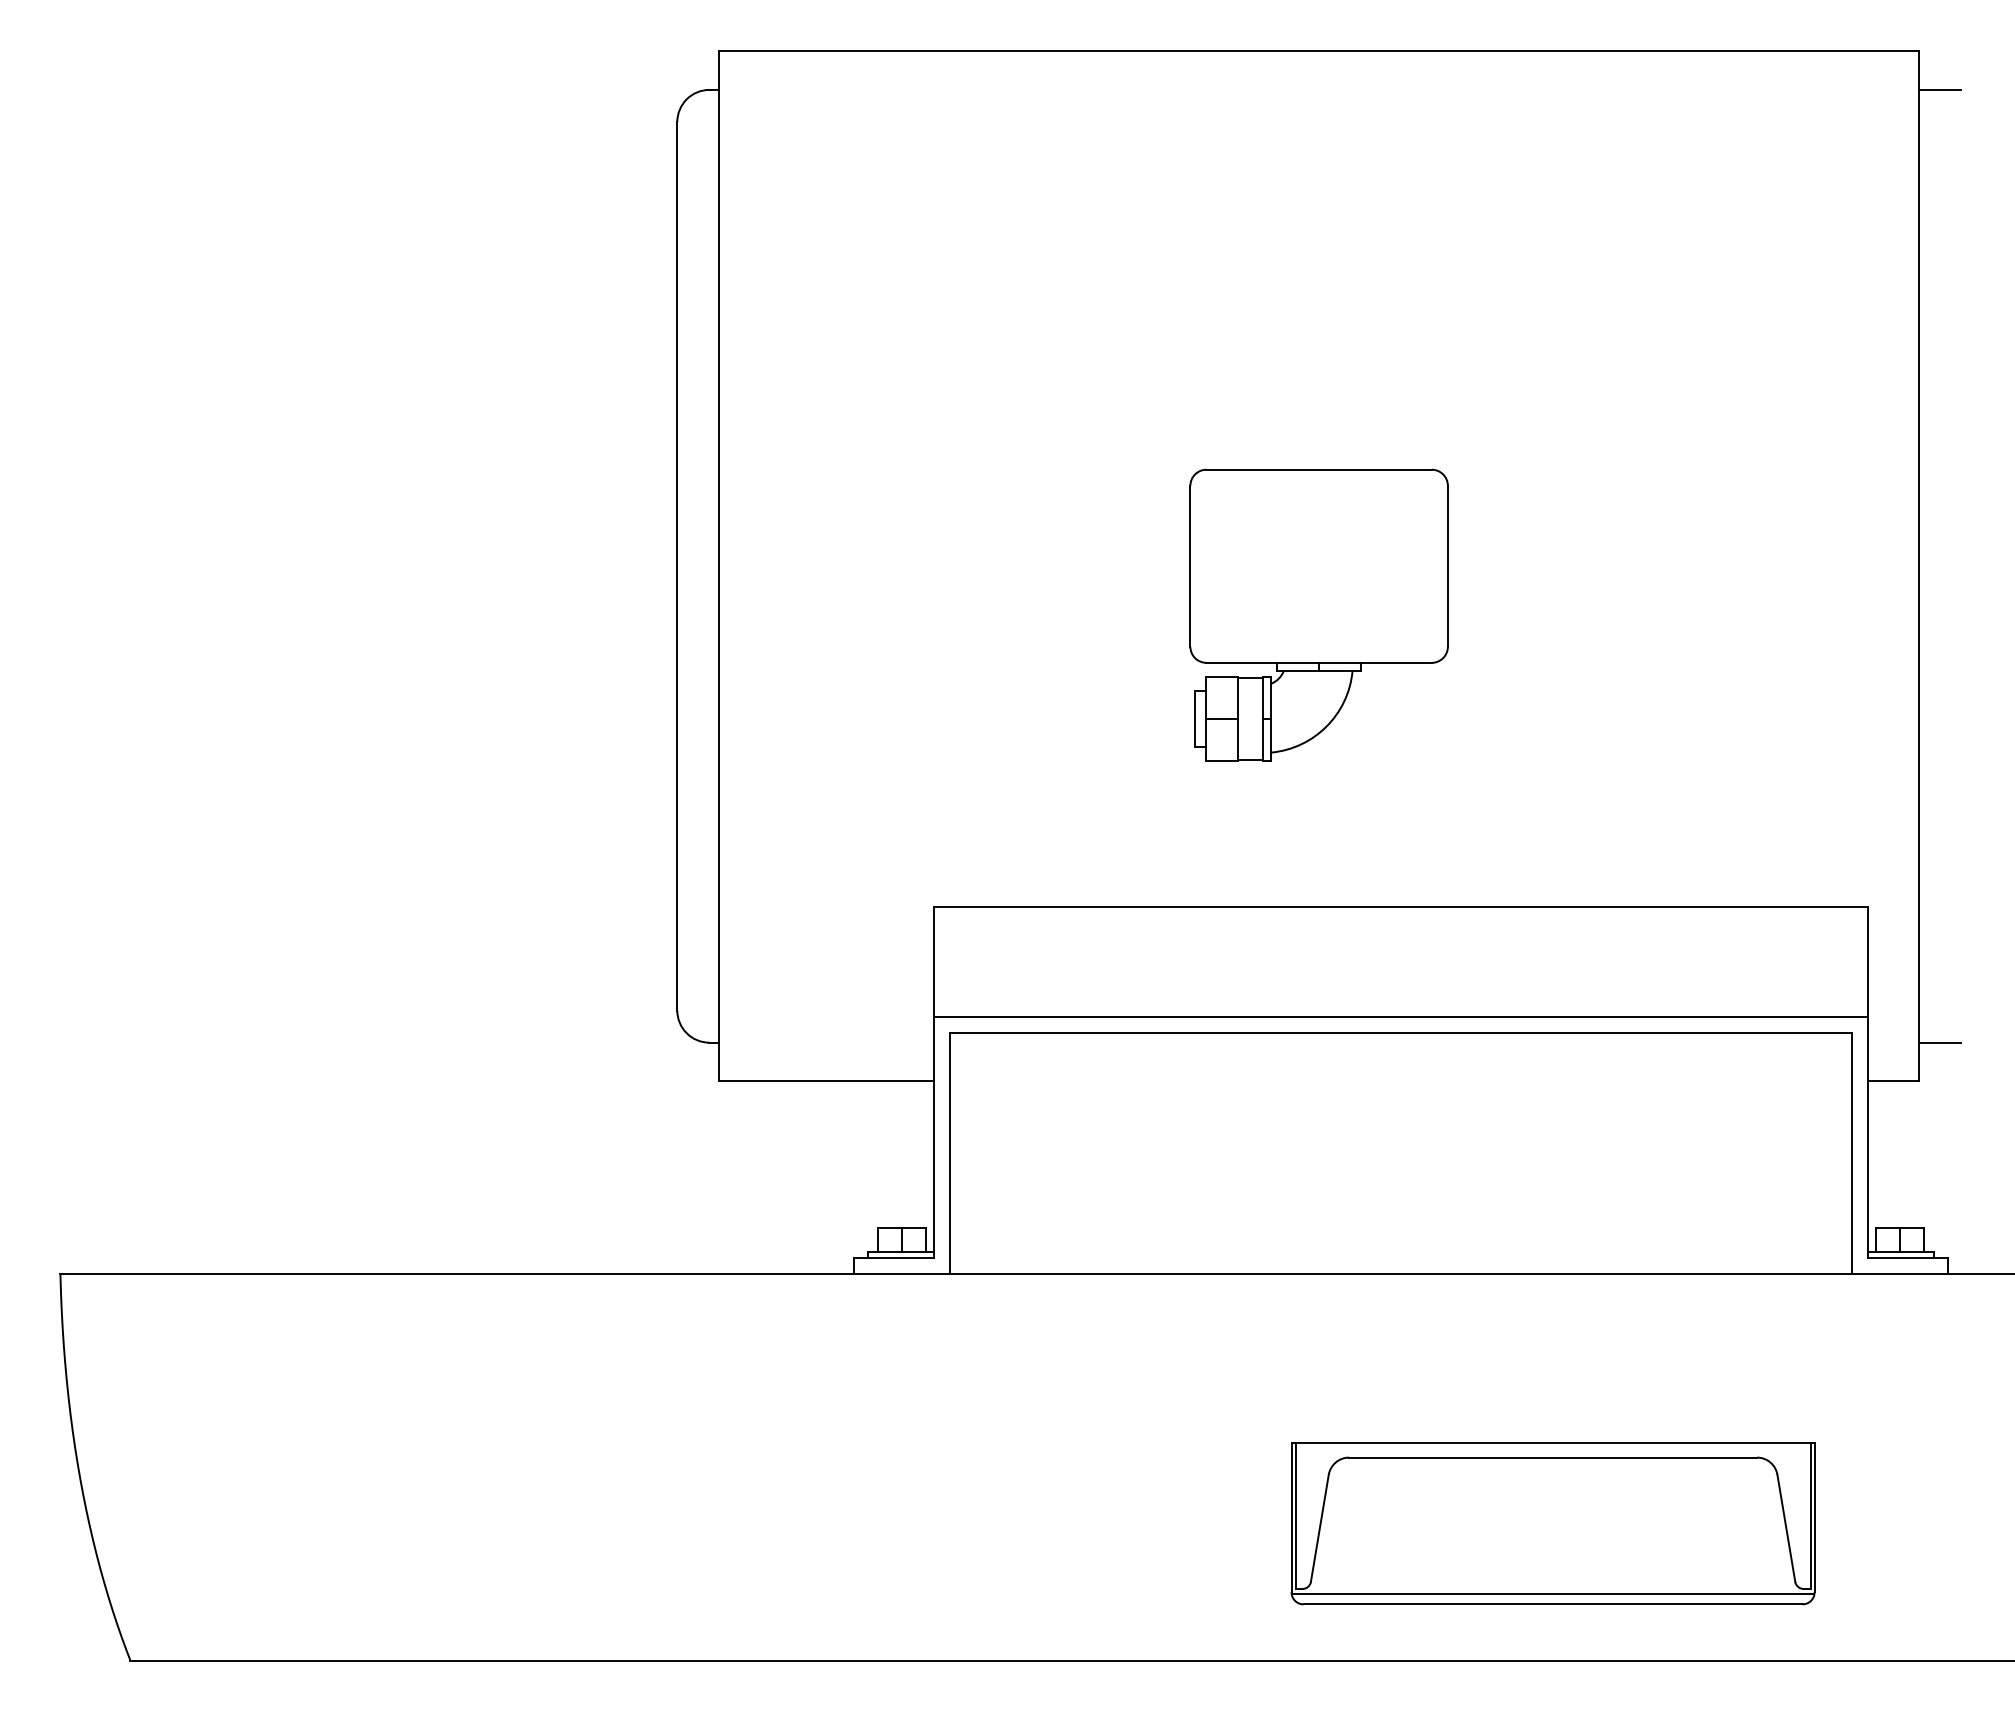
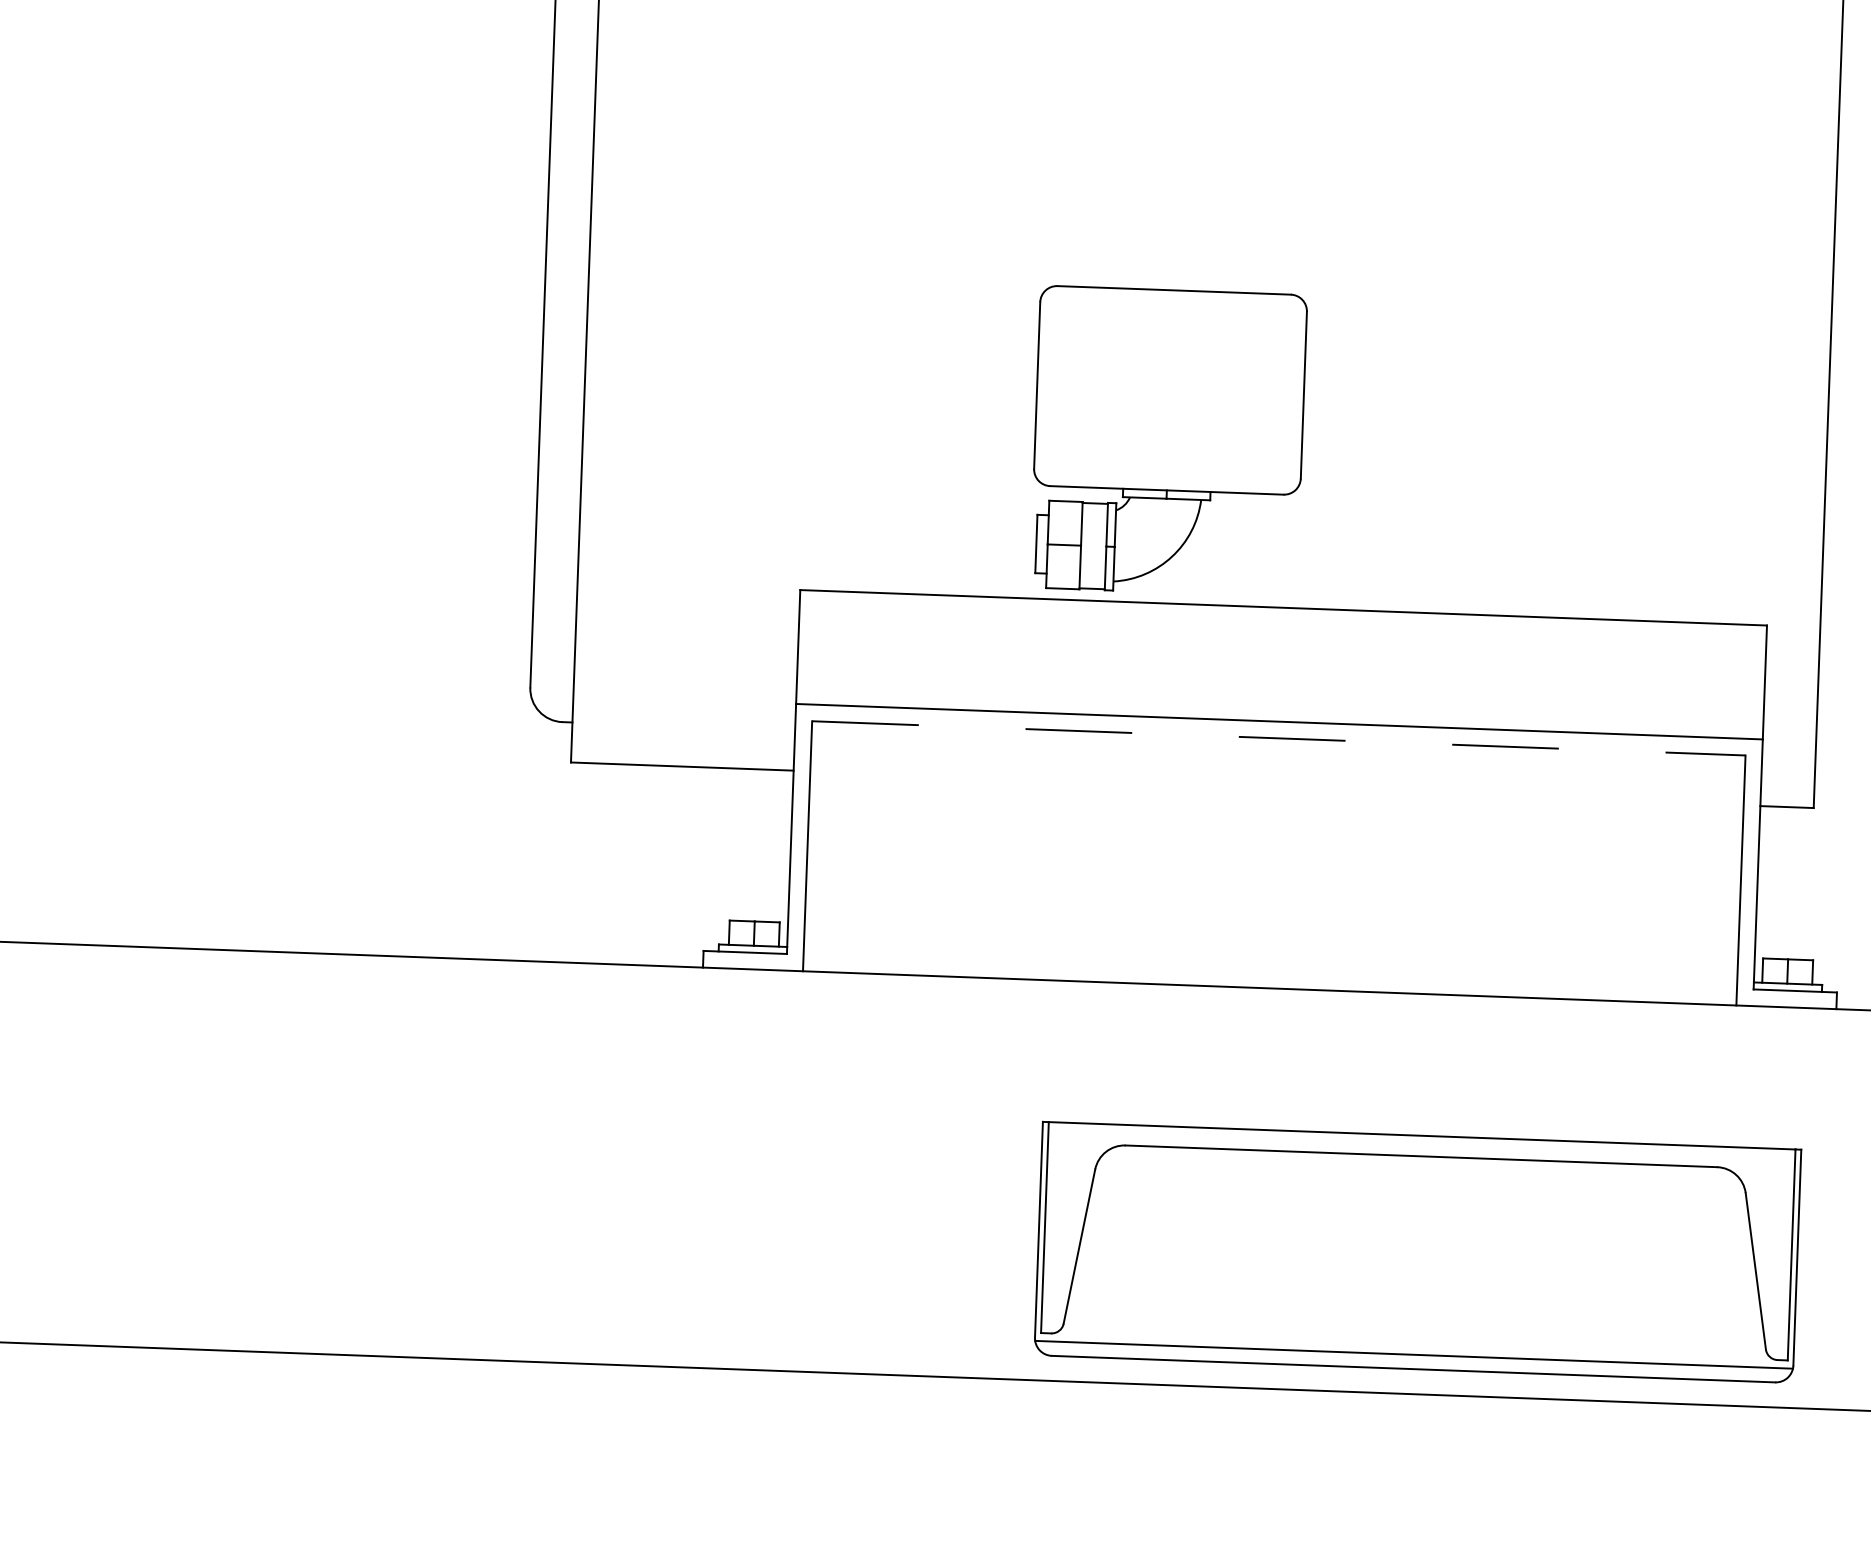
part: (1318, 614) -> (1168, 440), moved
line: (1400, 1033) -> (1278, 738), solid -> dashed
line: (1939, 1042) -> (1836, 768), removed
part: (1552, 1523) -> (1417, 1252), size x1.4

